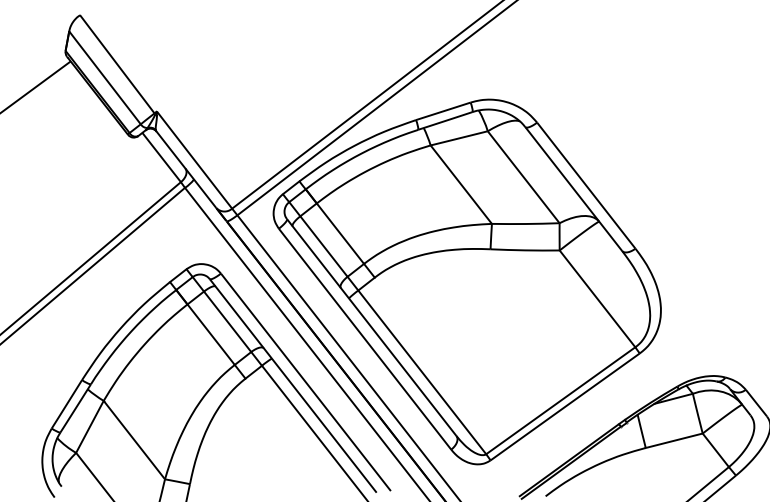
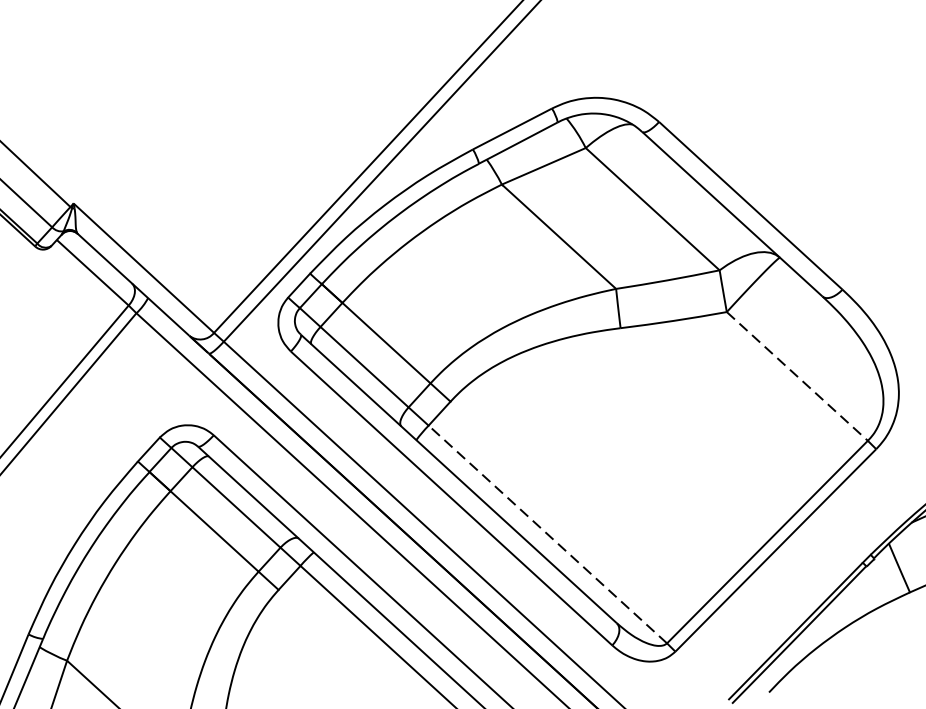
line: (597, 299) -> (797, 377), solid -> dashed
line: (422, 372) -> (548, 534), solid -> dashed

